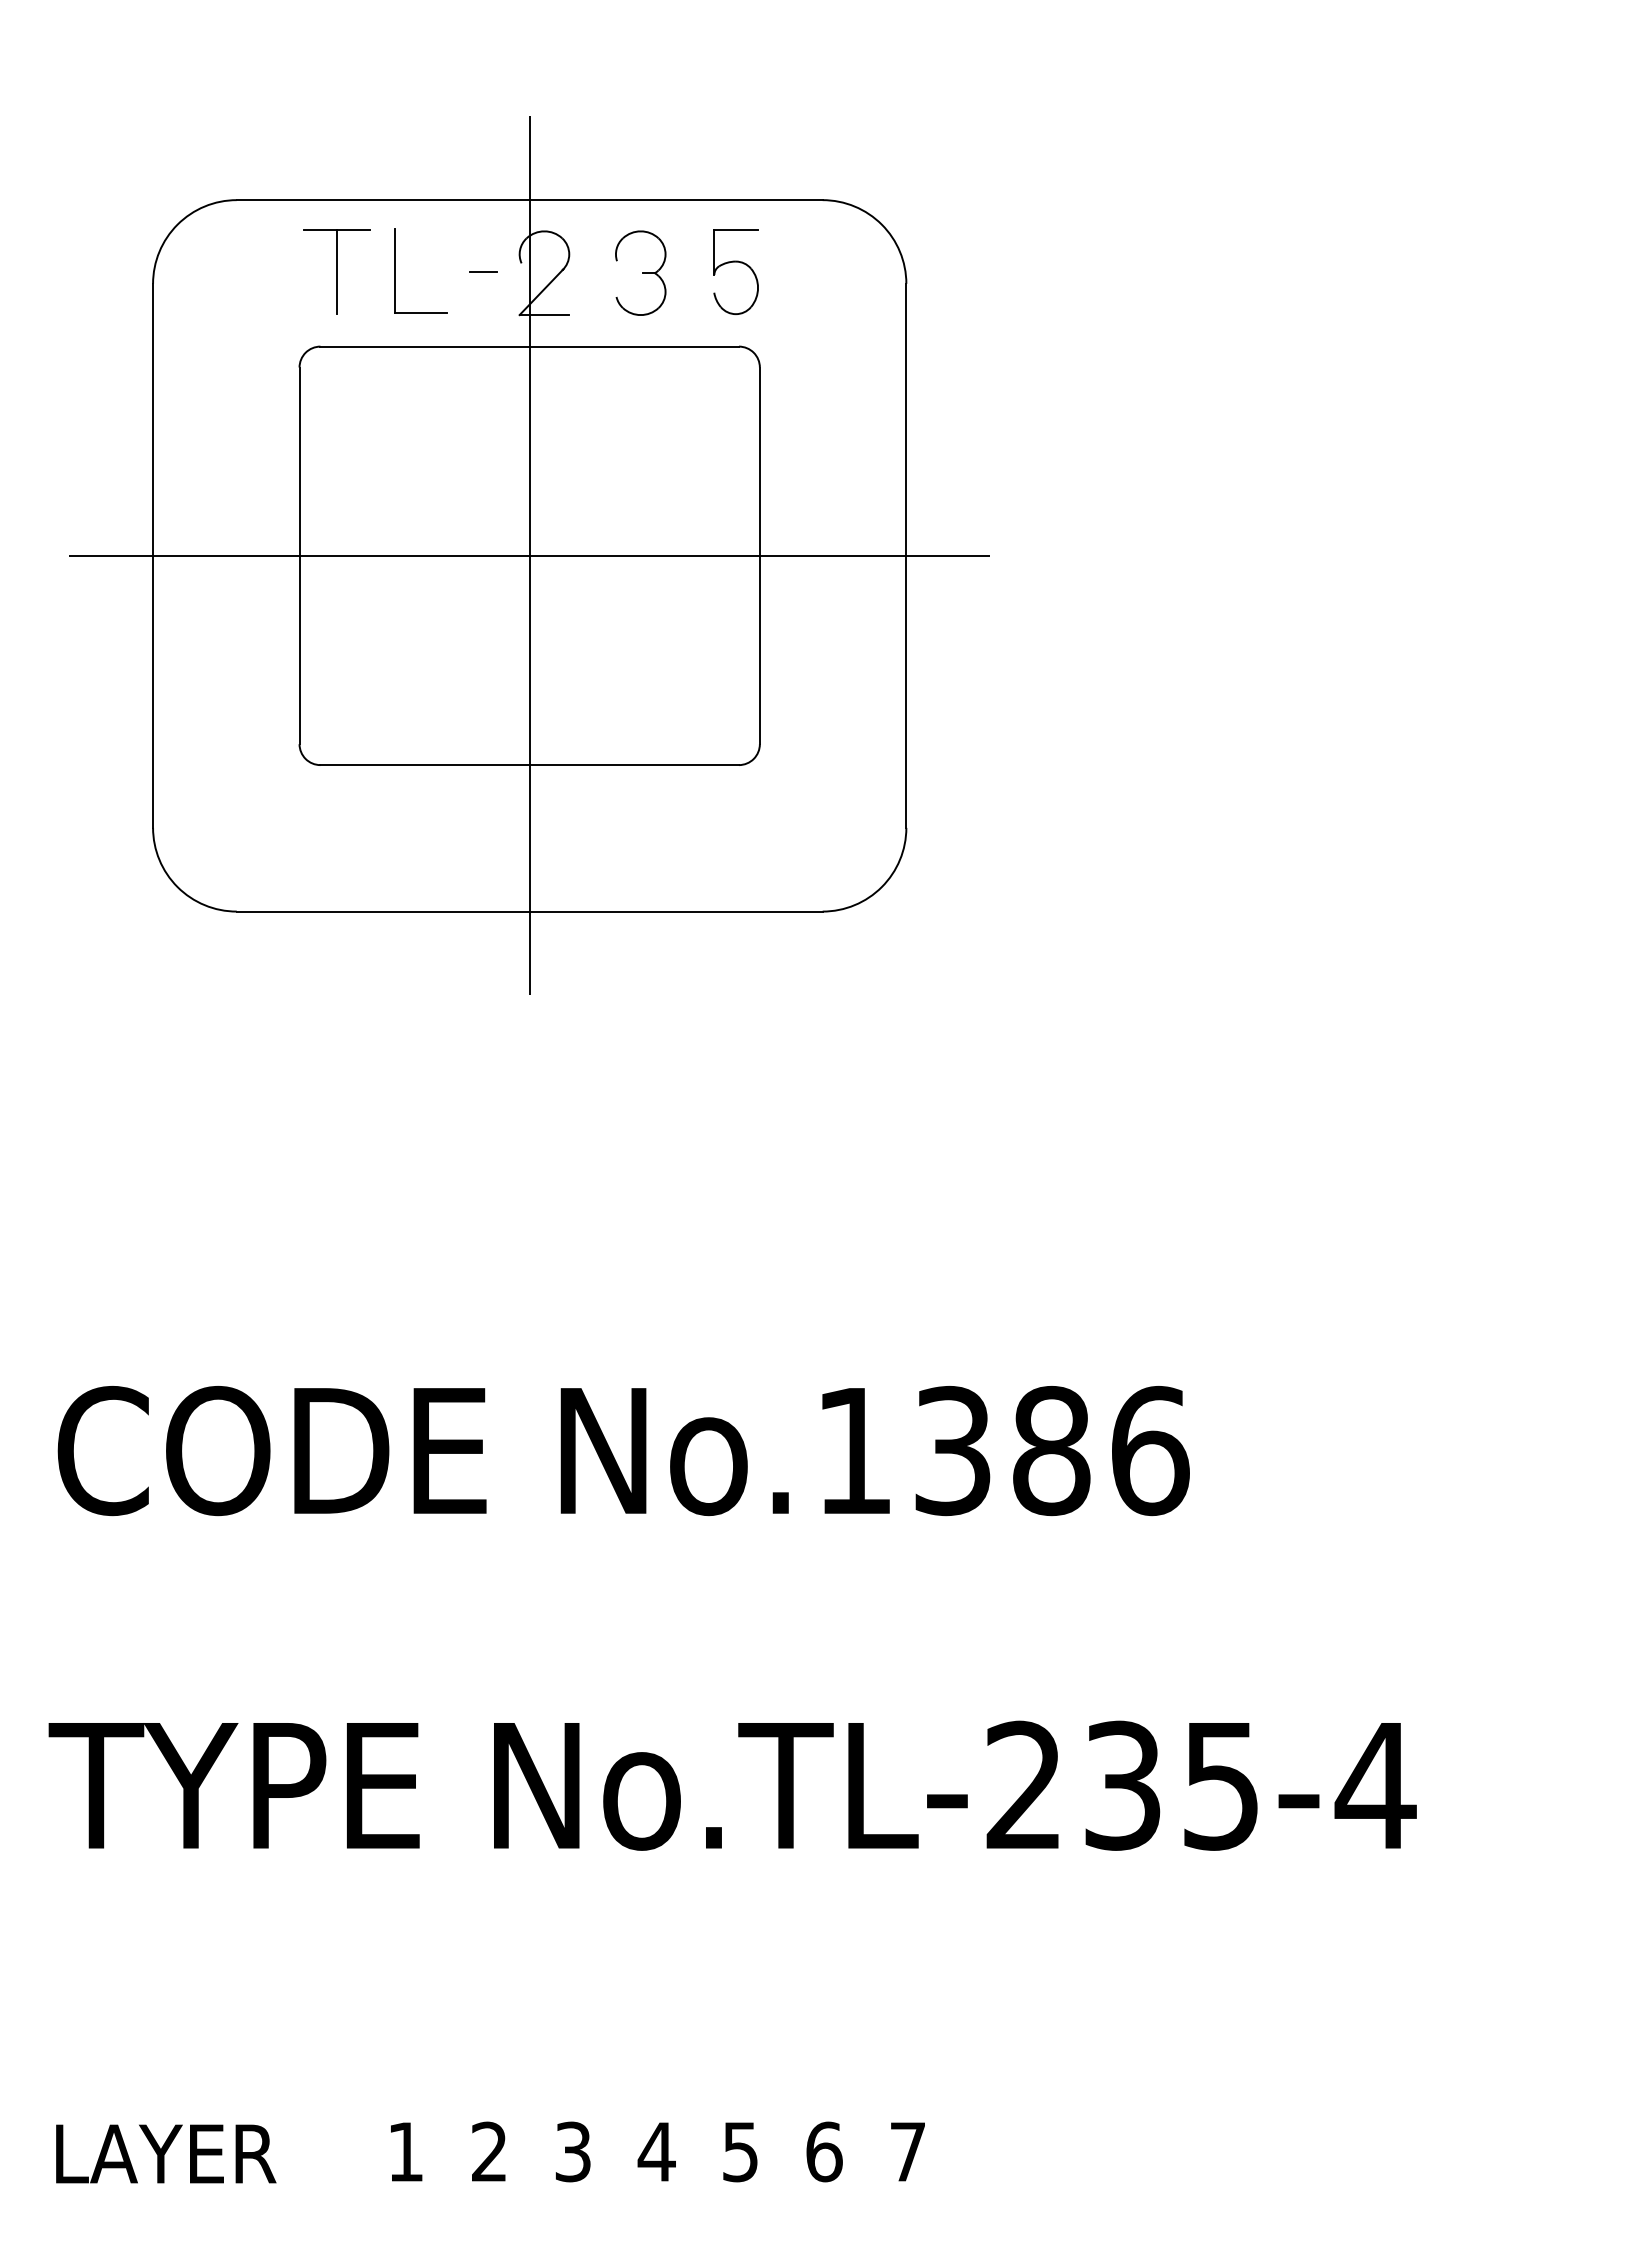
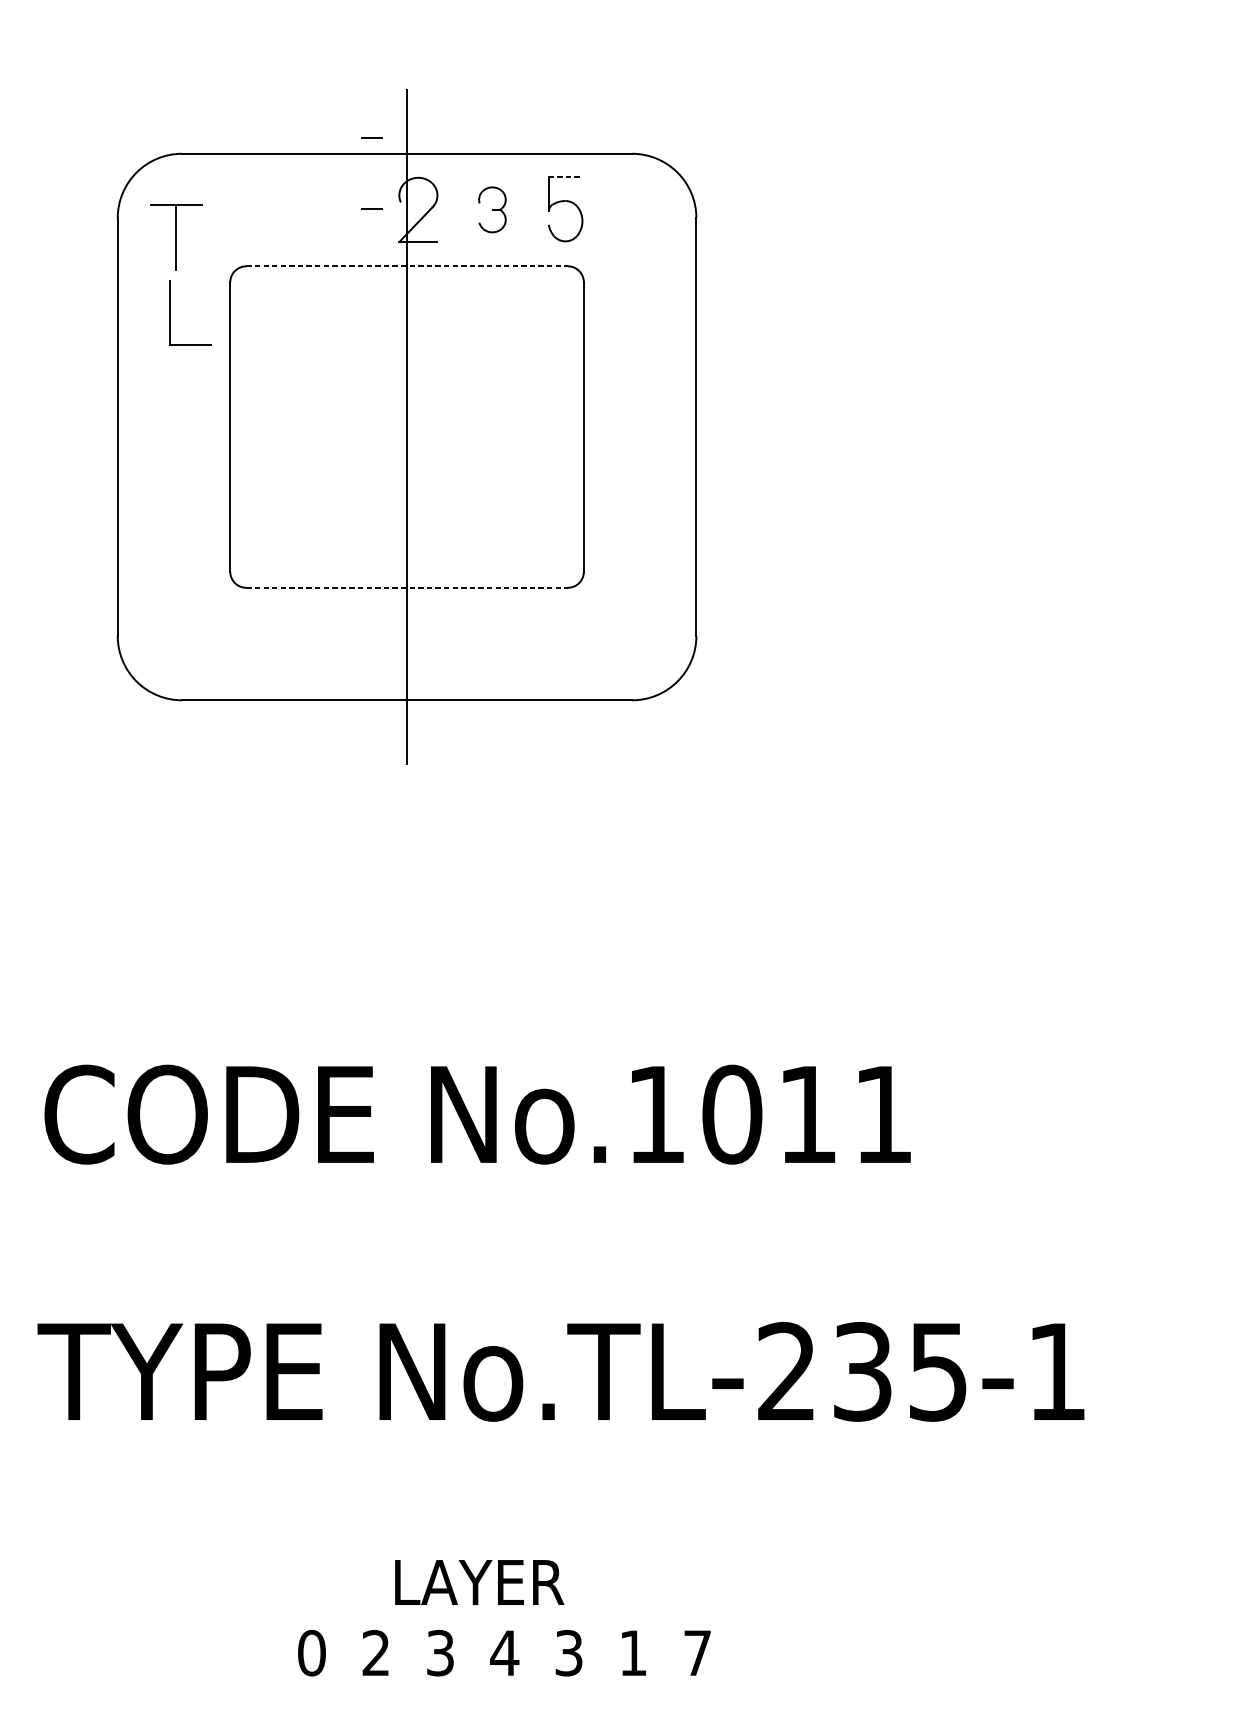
line: (483, 178) -> (371, 137), added
line: (735, 230) -> (565, 177), solid -> dashed
part: (395, 270) -> (171, 312), moved
part: (336, 271) -> (175, 237), moved
part: (640, 272) -> (492, 209), size x0.7
line: (530, 346) -> (407, 266), solid -> dashed
line: (529, 555) -> (406, 426), removed
line: (530, 765) -> (407, 588), solid -> dashed
text: (1051, 1450) -> (807, 1114), No.1386 -> No.1011
text: (1375, 1785) -> (1056, 1371), No.TL-235-4 -> No.TL-235-1
text: (405, 2151) -> (311, 1652), 1 -> 0
text: (740, 2151) -> (569, 1652), 5 -> 3
text: (824, 2151) -> (633, 1652), 6 -> 1
text: (166, 2153) -> (479, 1582), moved

